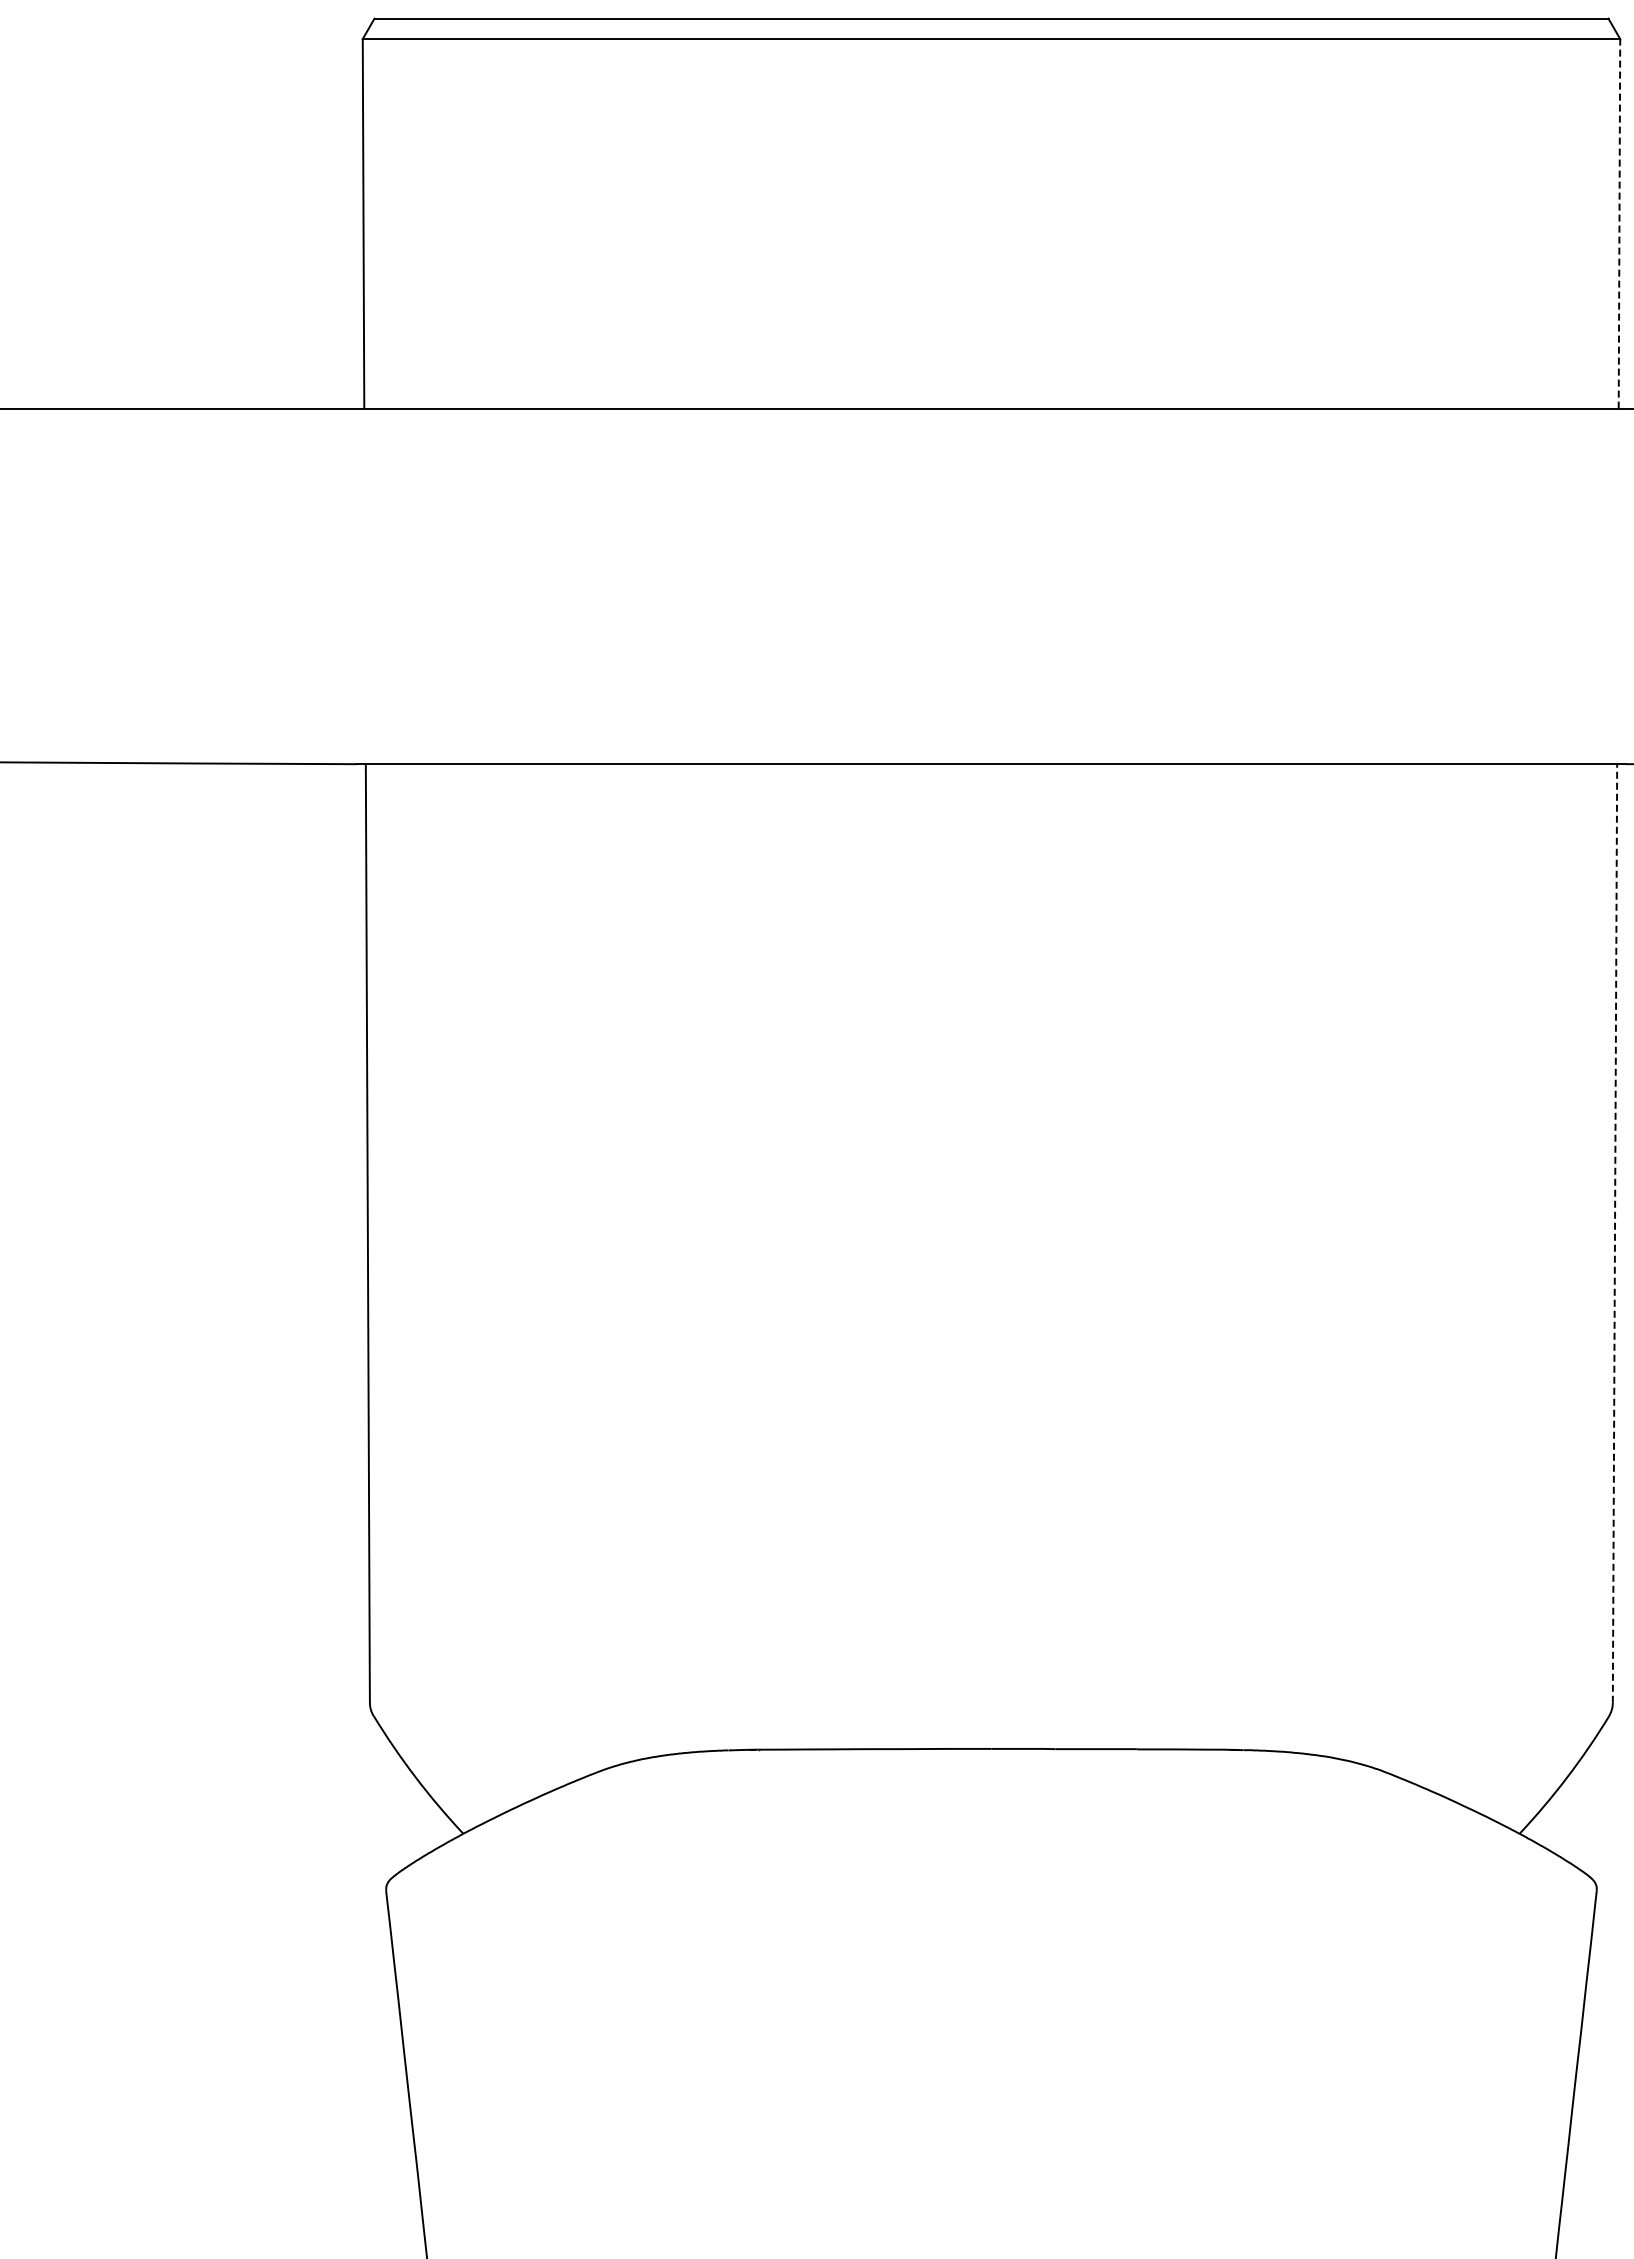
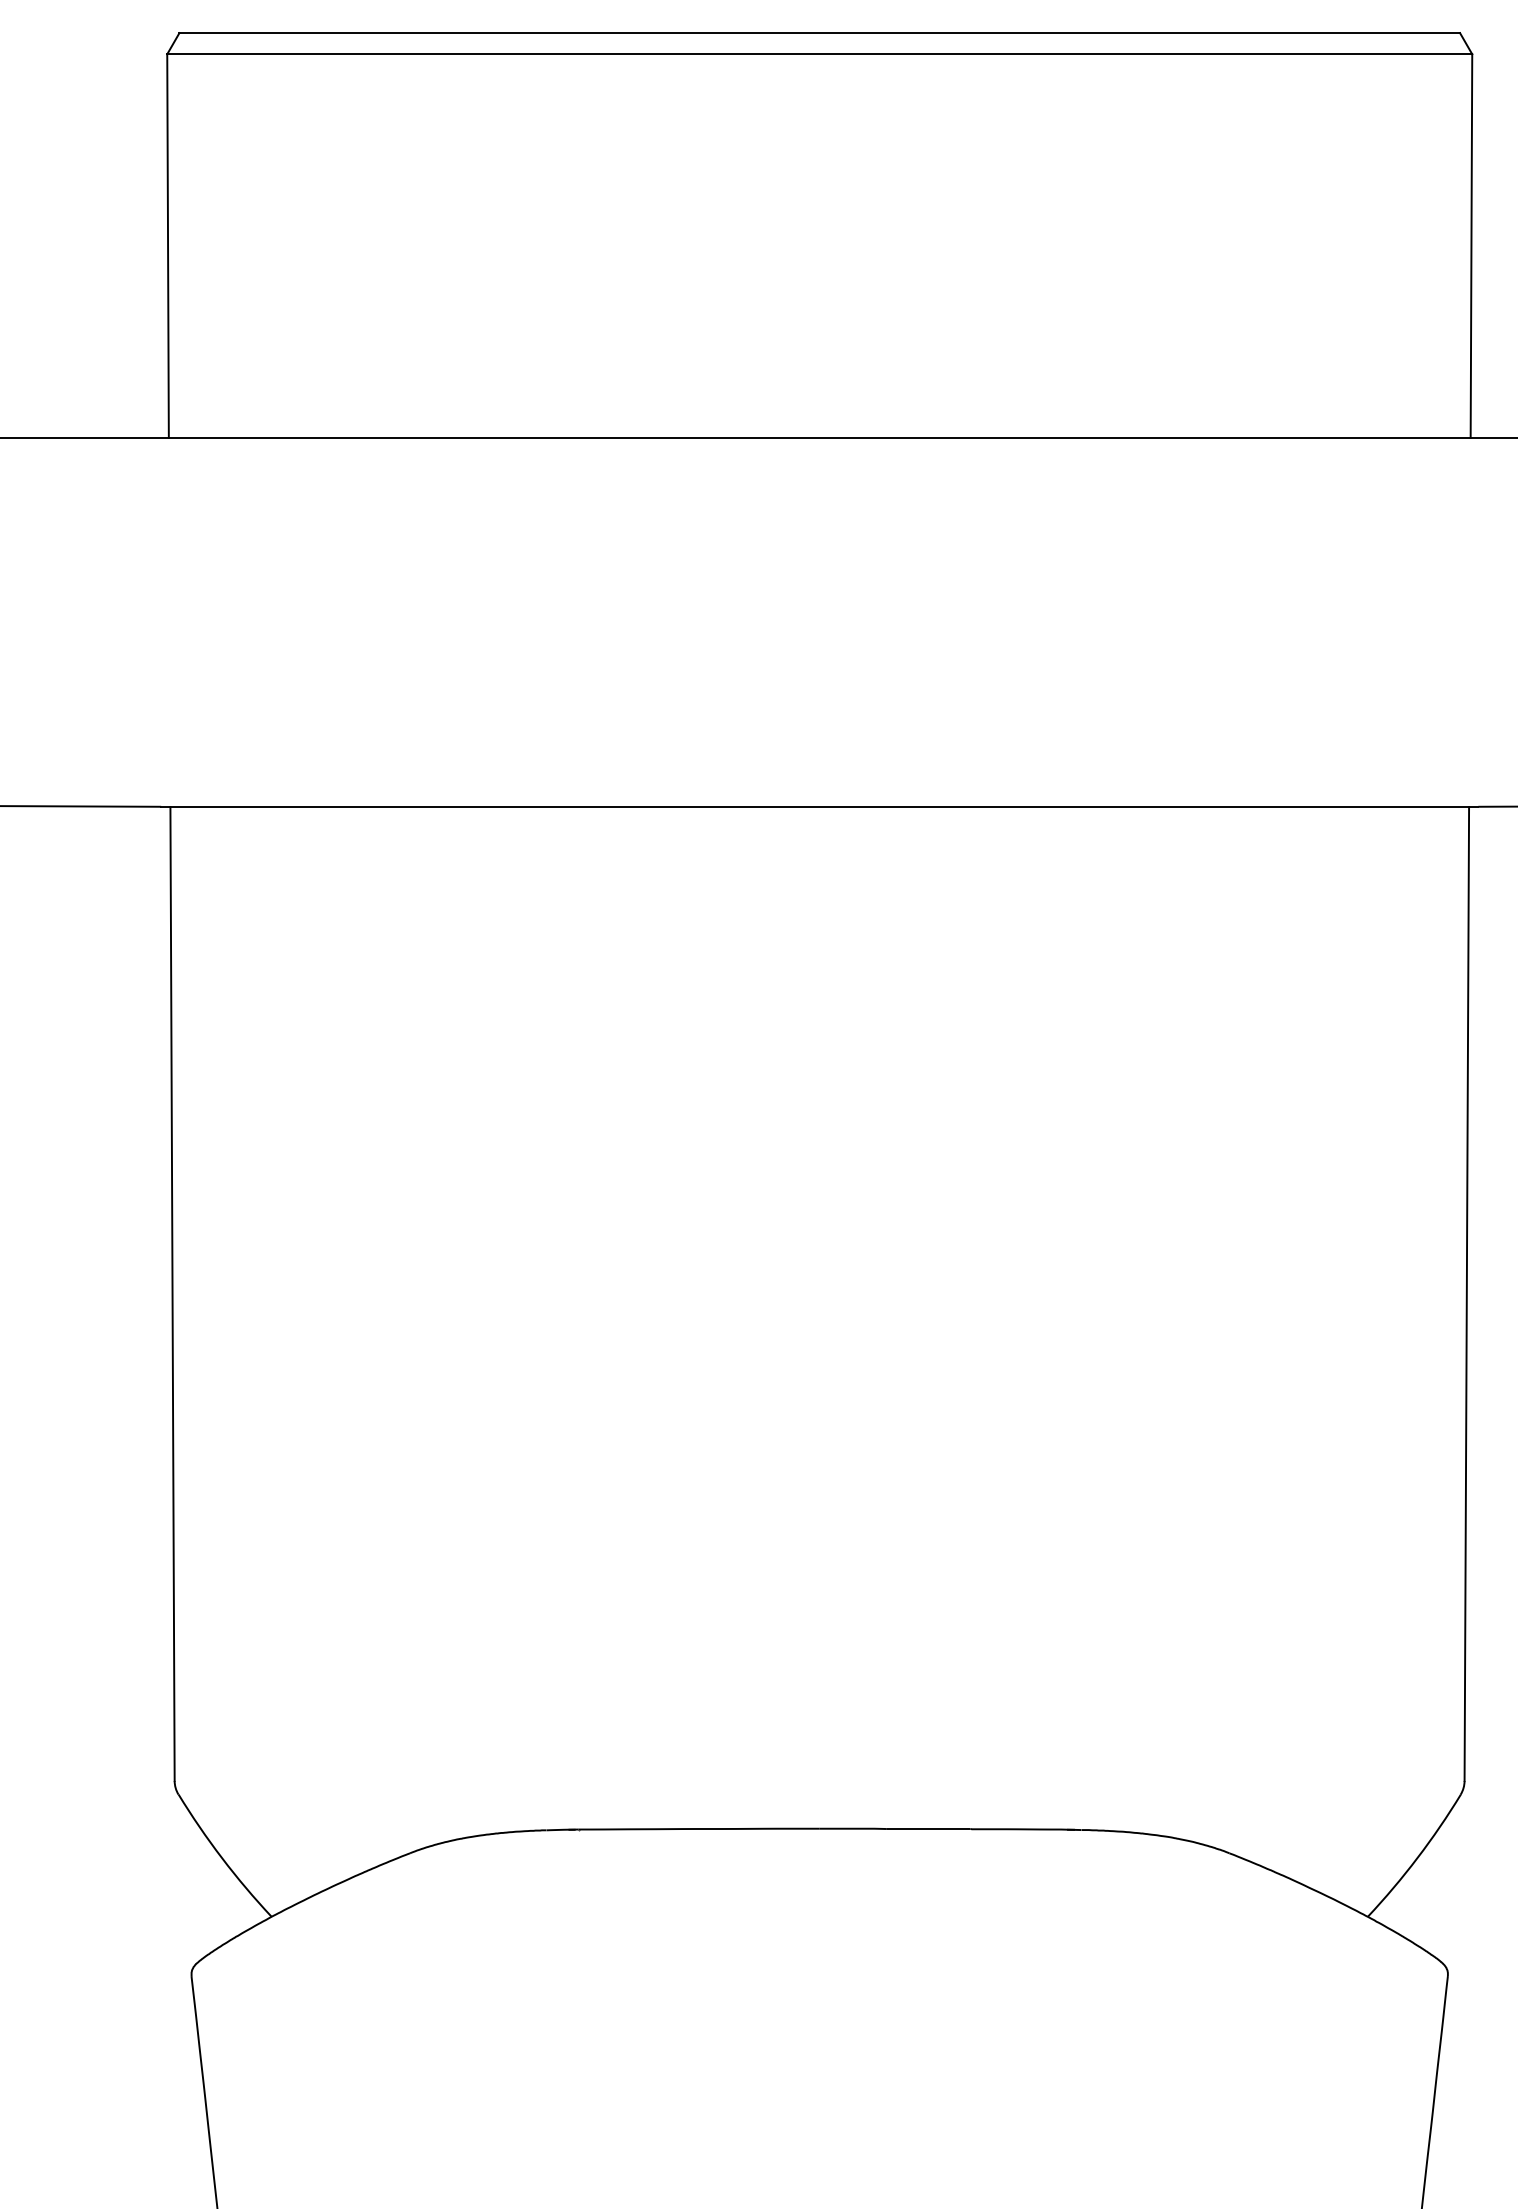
line: (1619, 223) -> (1471, 245), dashed -> solid
line: (1615, 1233) -> (1467, 1293), dashed -> solid

